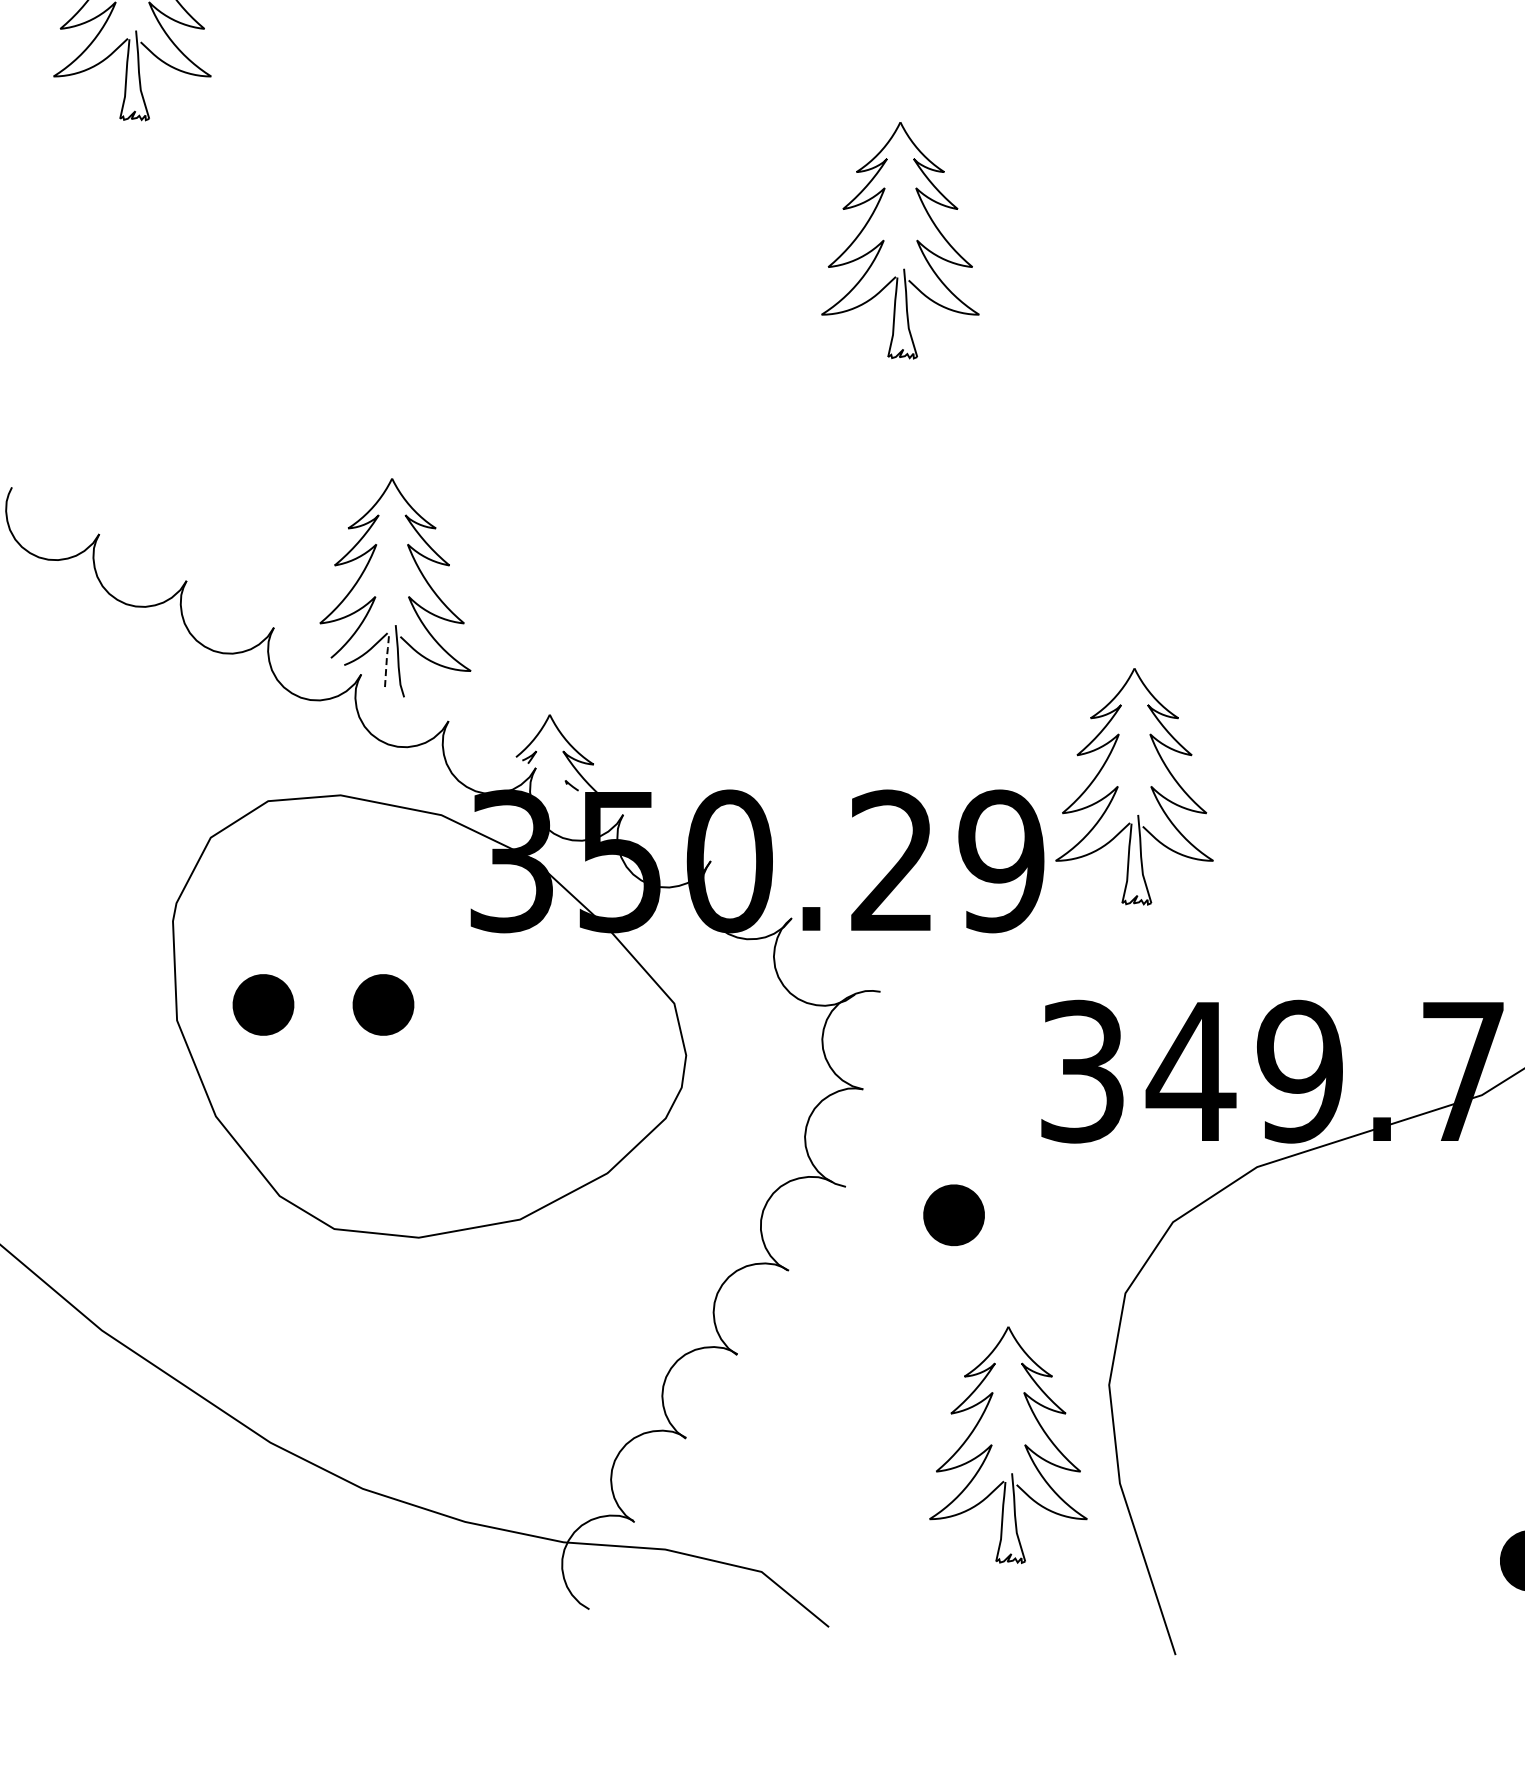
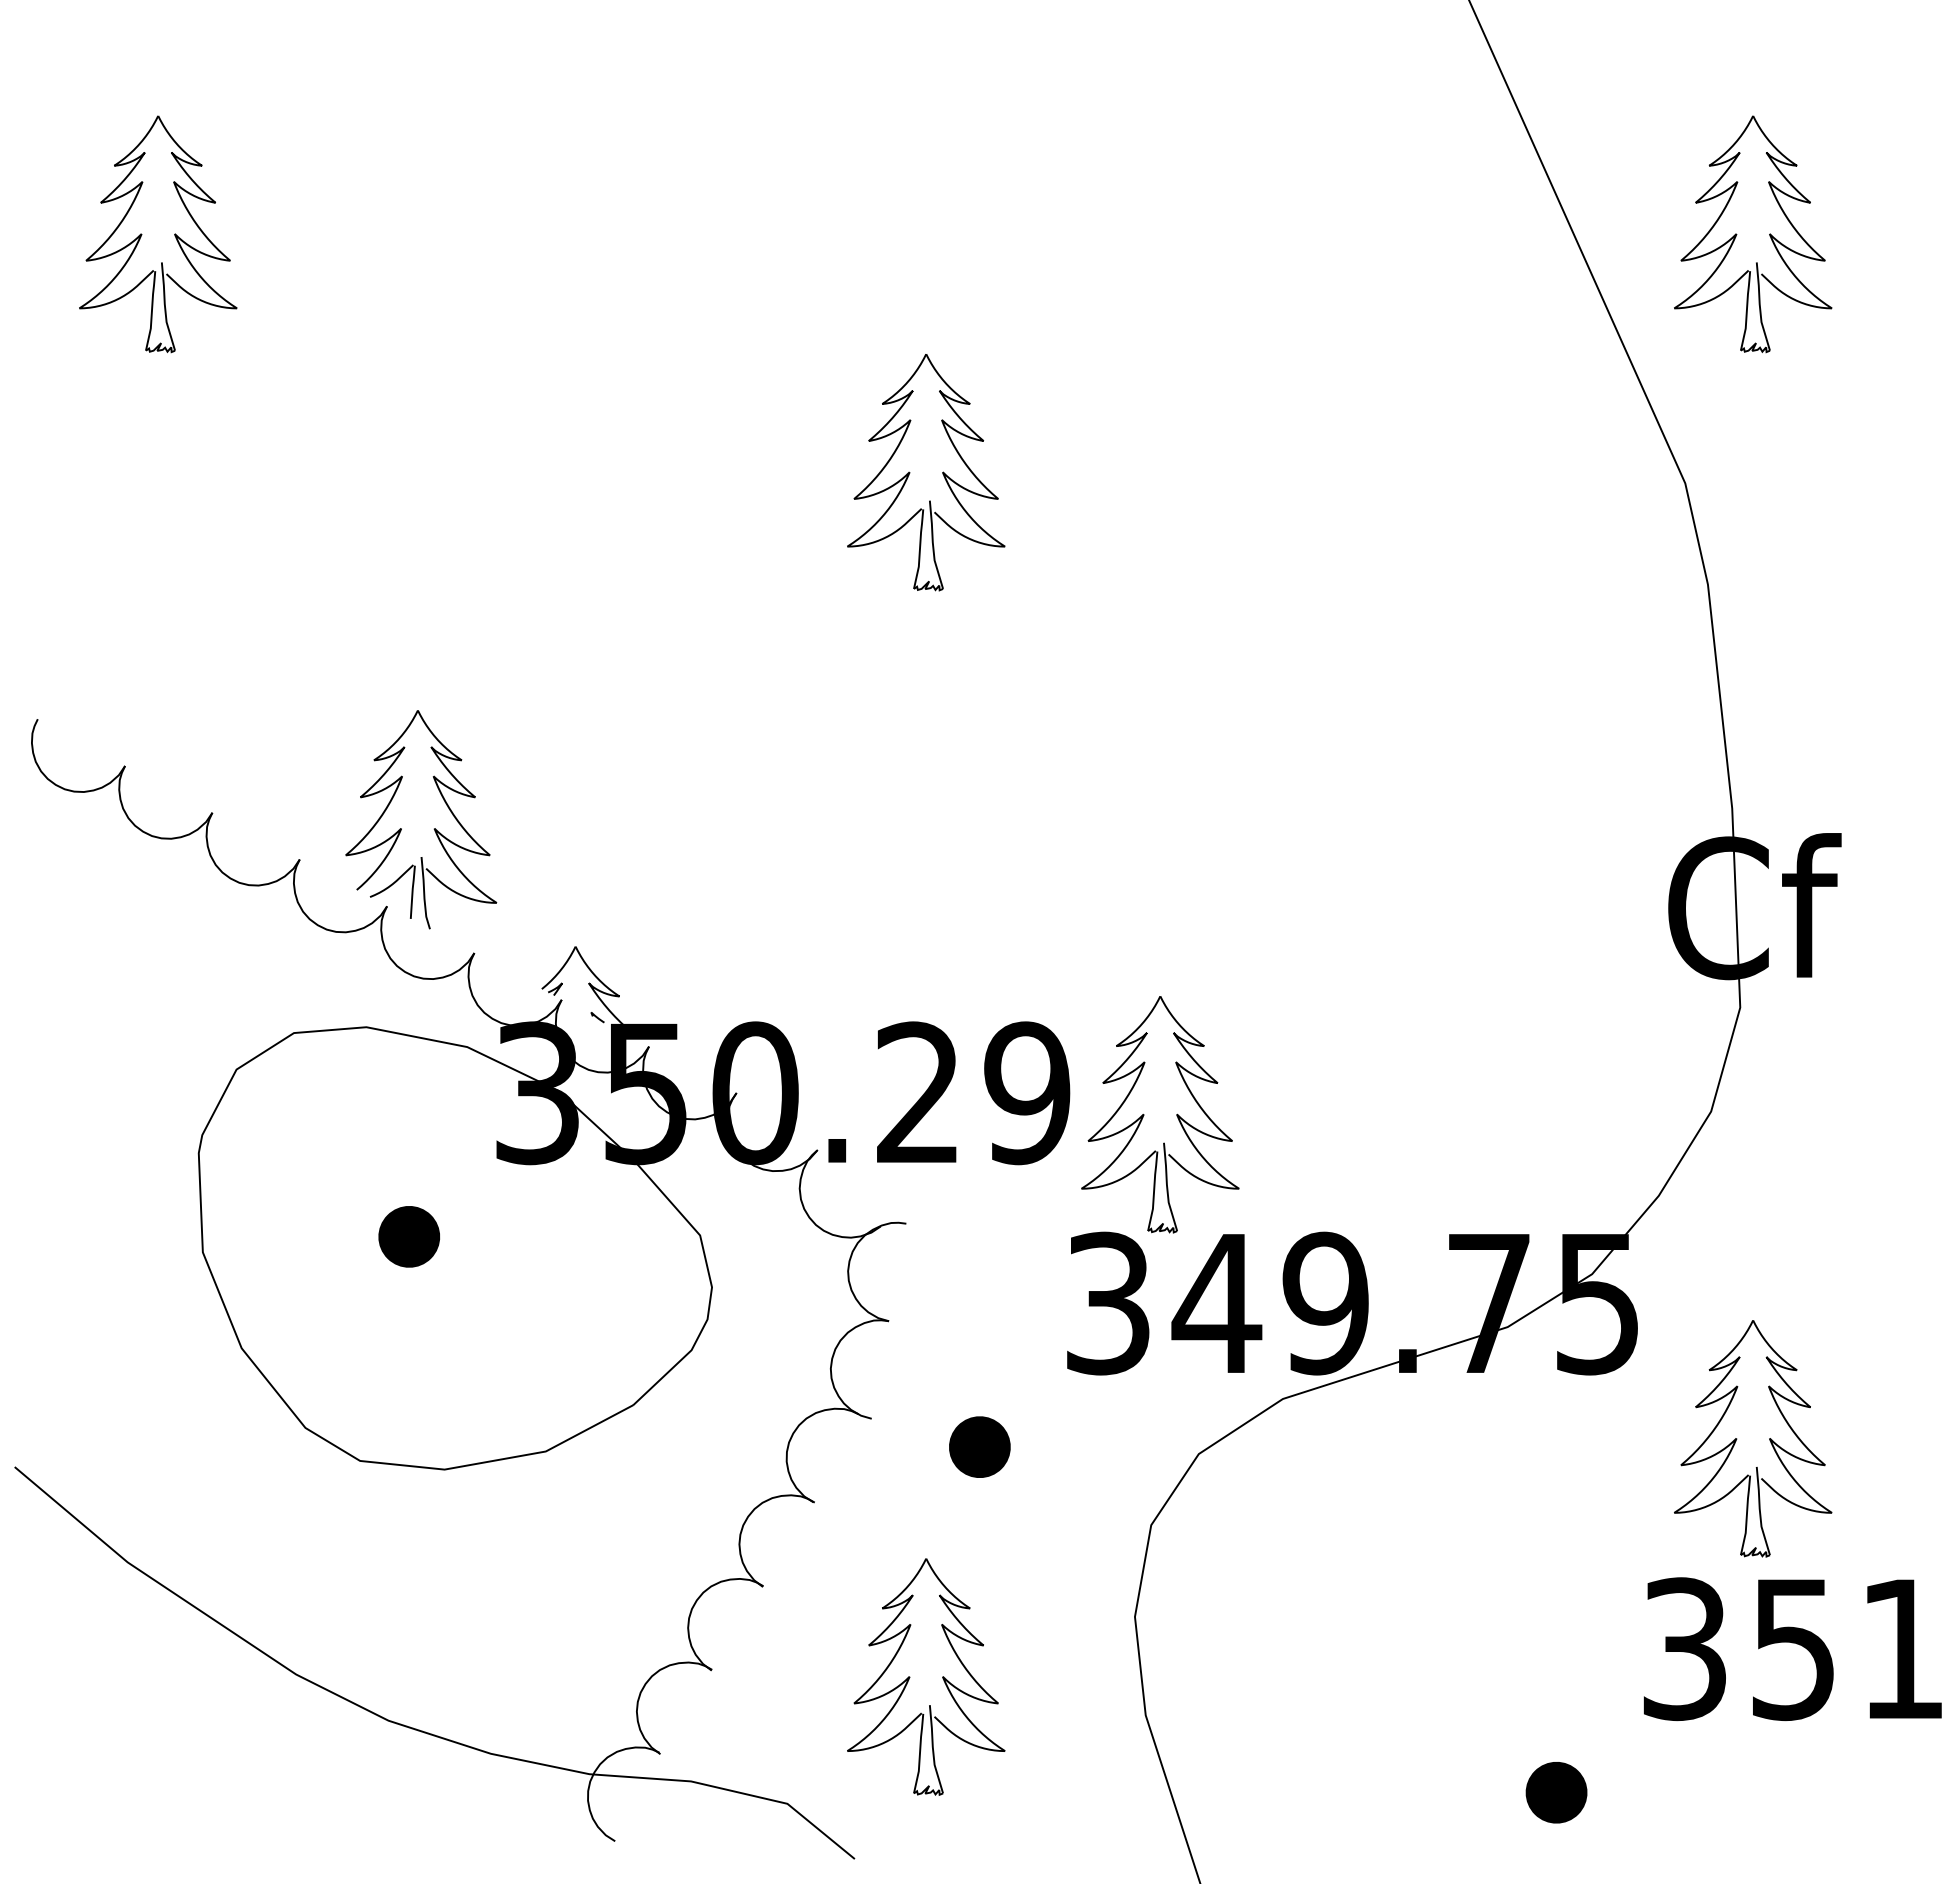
line: (386, 658) -> (412, 890), dashed -> solid
part: (1118, 786) -> (1144, 1114), moved
part: (262, 1004) -> (288, 1236), removed
part: (1024, 1444) -> (942, 1676), moved

